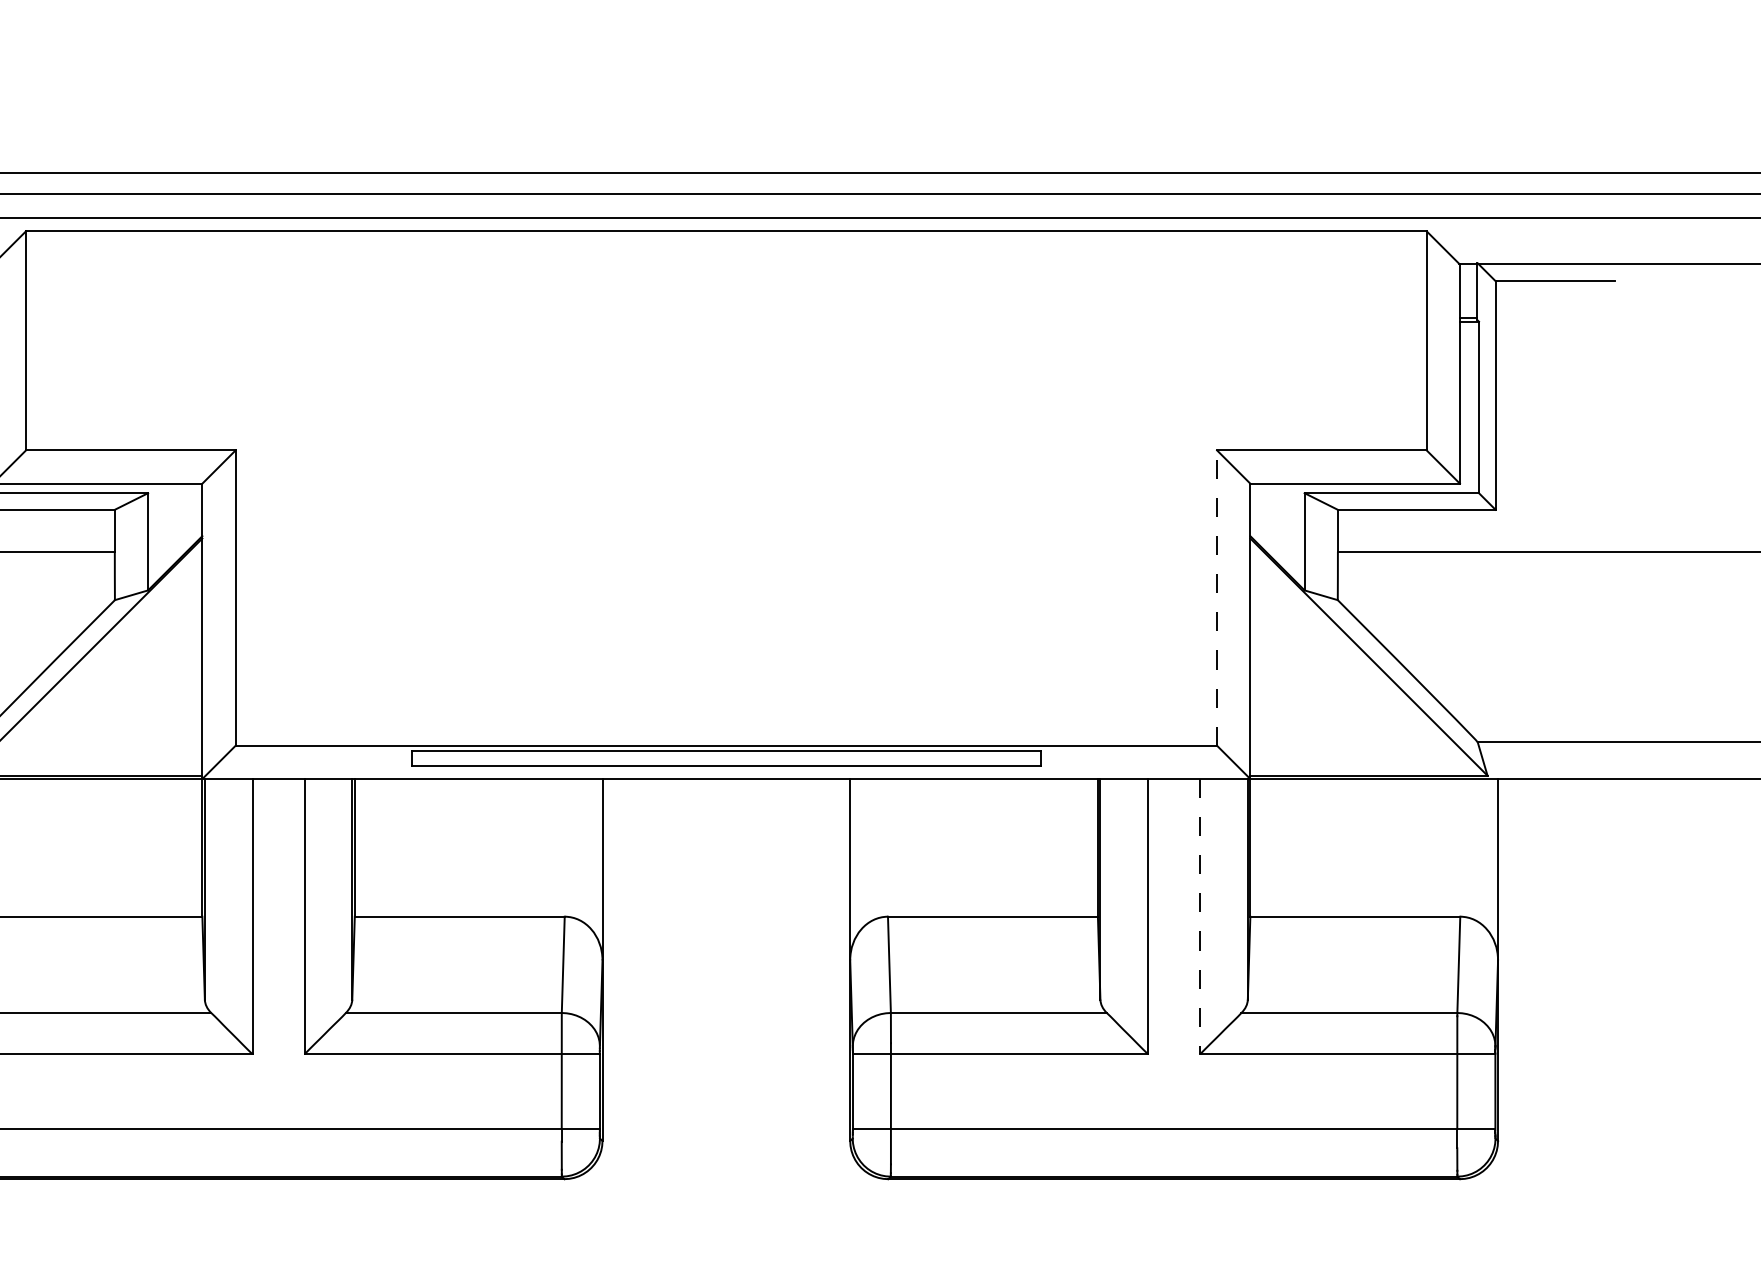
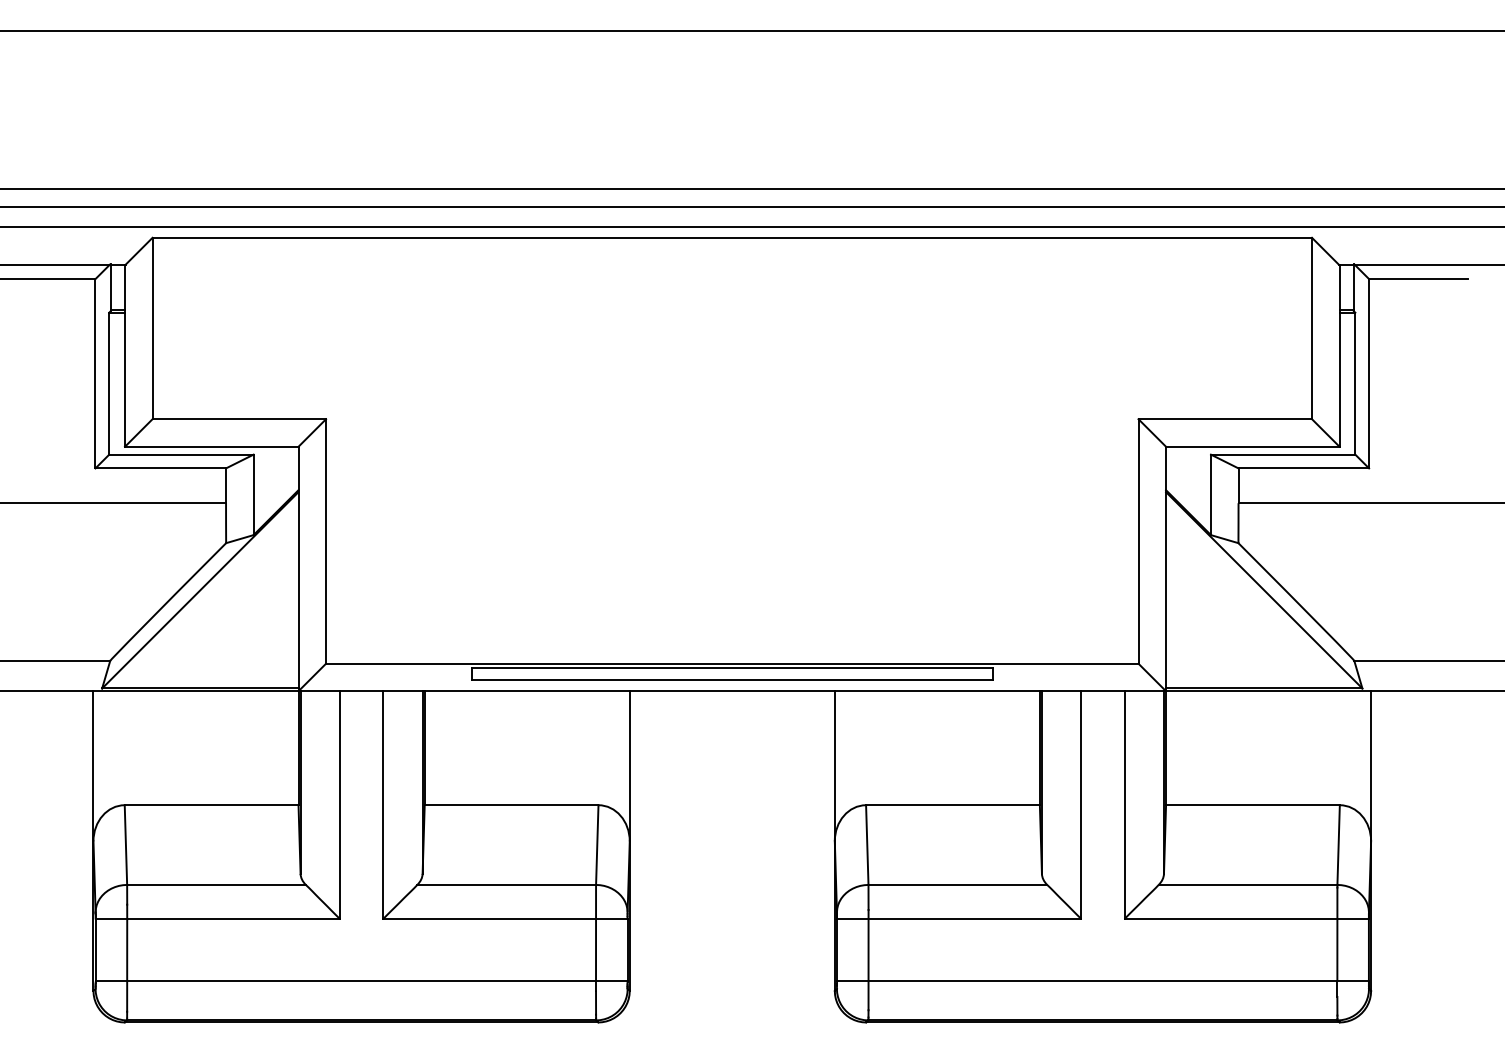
line: (1217, 596) -> (1138, 540), dashed -> solid
line: (1200, 917) -> (1124, 805), dashed -> solid

